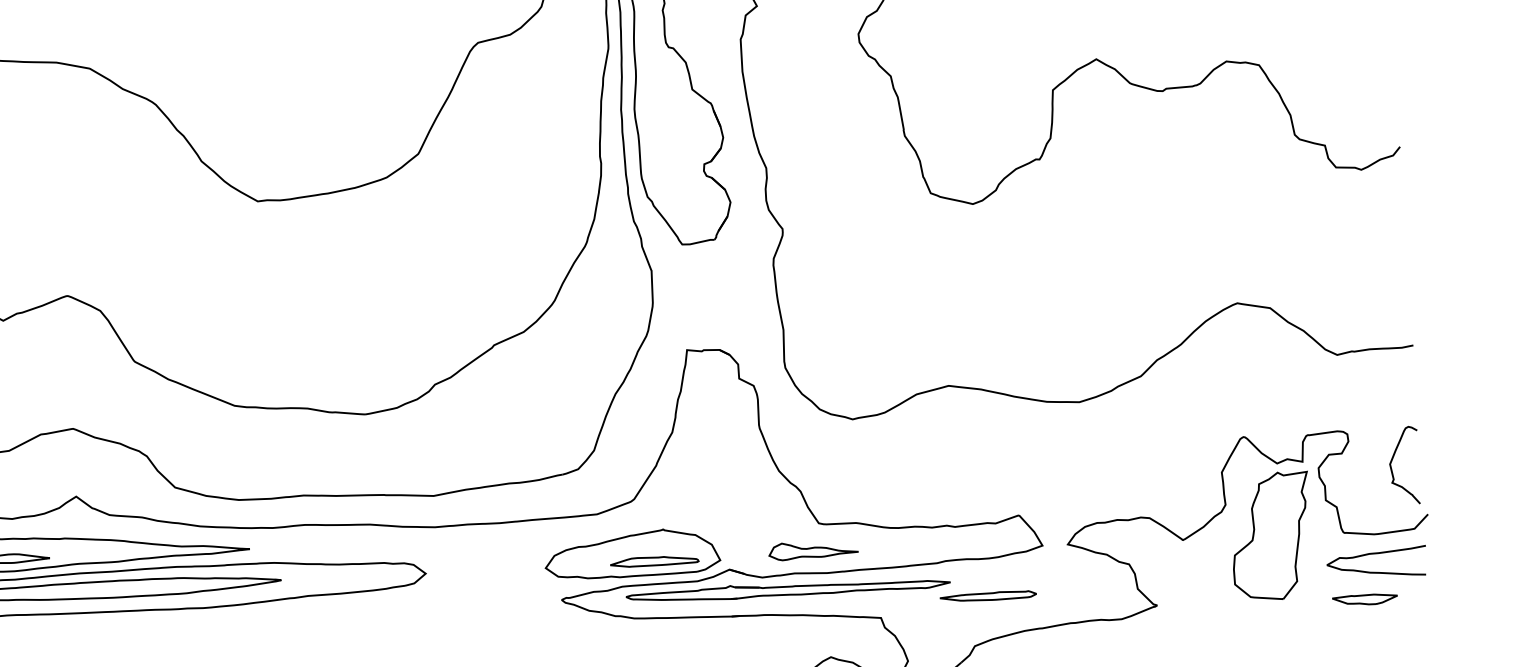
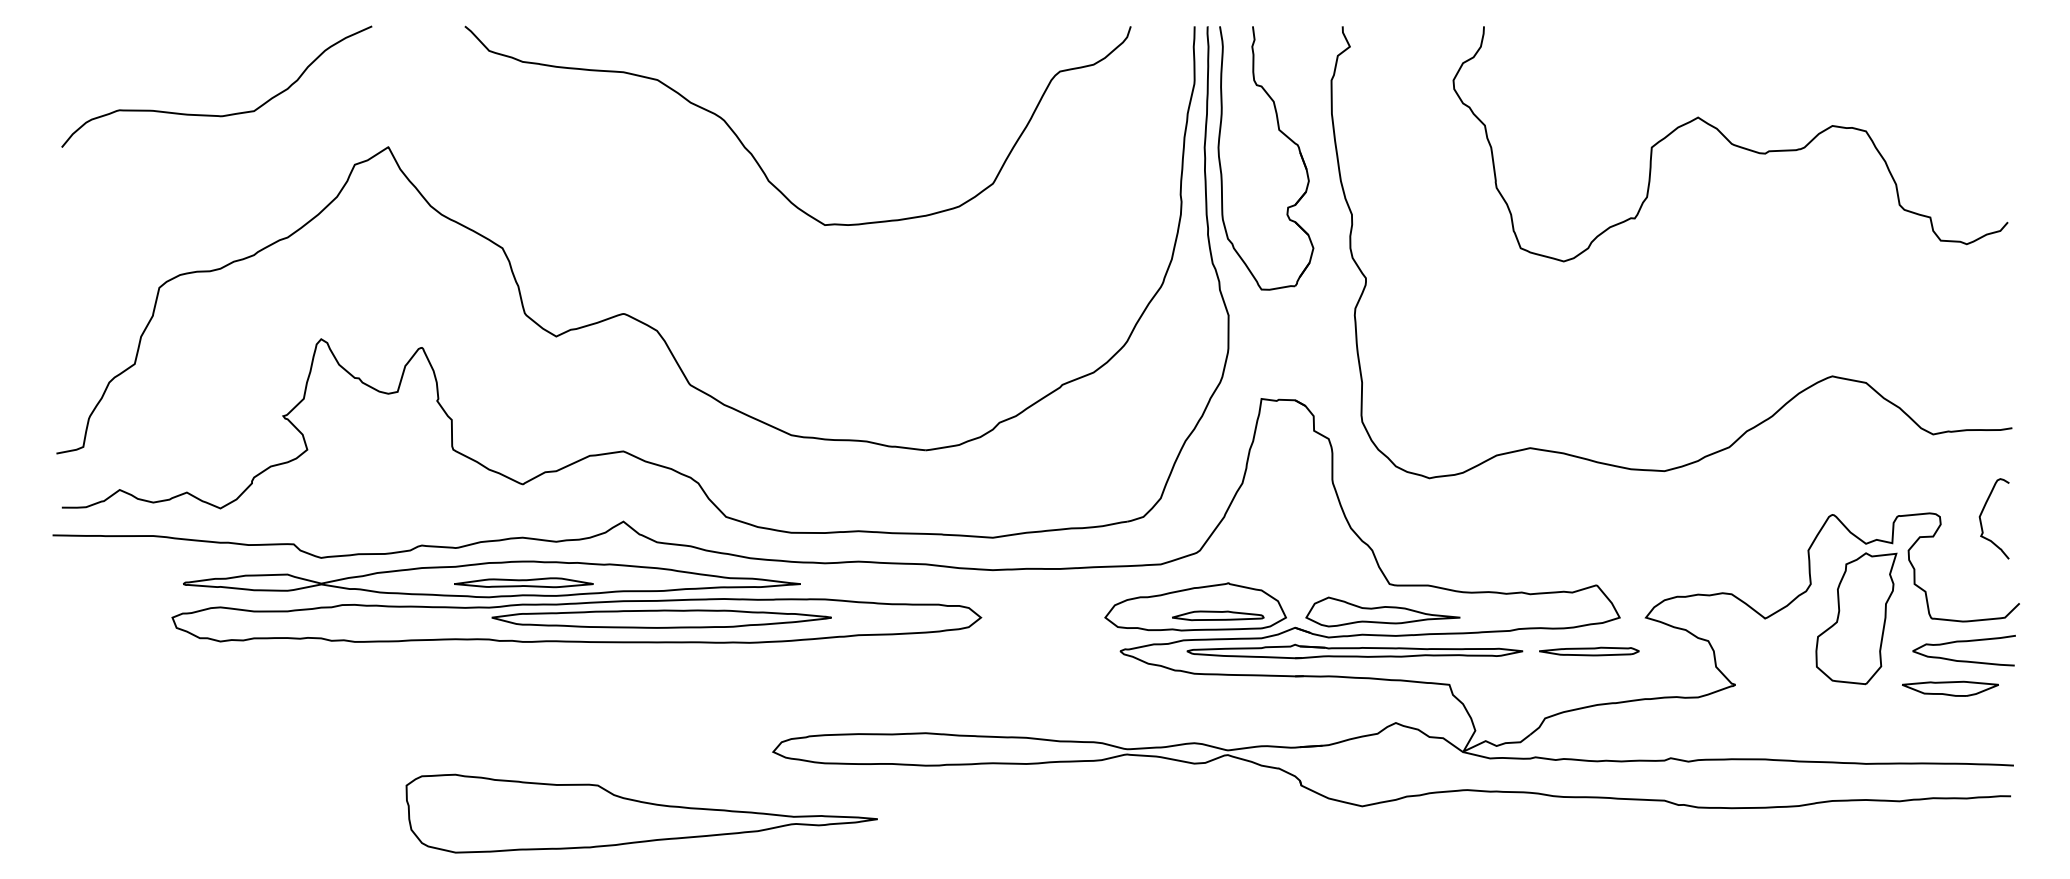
curve: (1391, 466) -> (1981, 519), moved
part: (813, 550) -> (1382, 611), size x1.67
part: (988, 596) -> (1589, 651), moved
part: (1365, 599) -> (1950, 688), size x1.43

